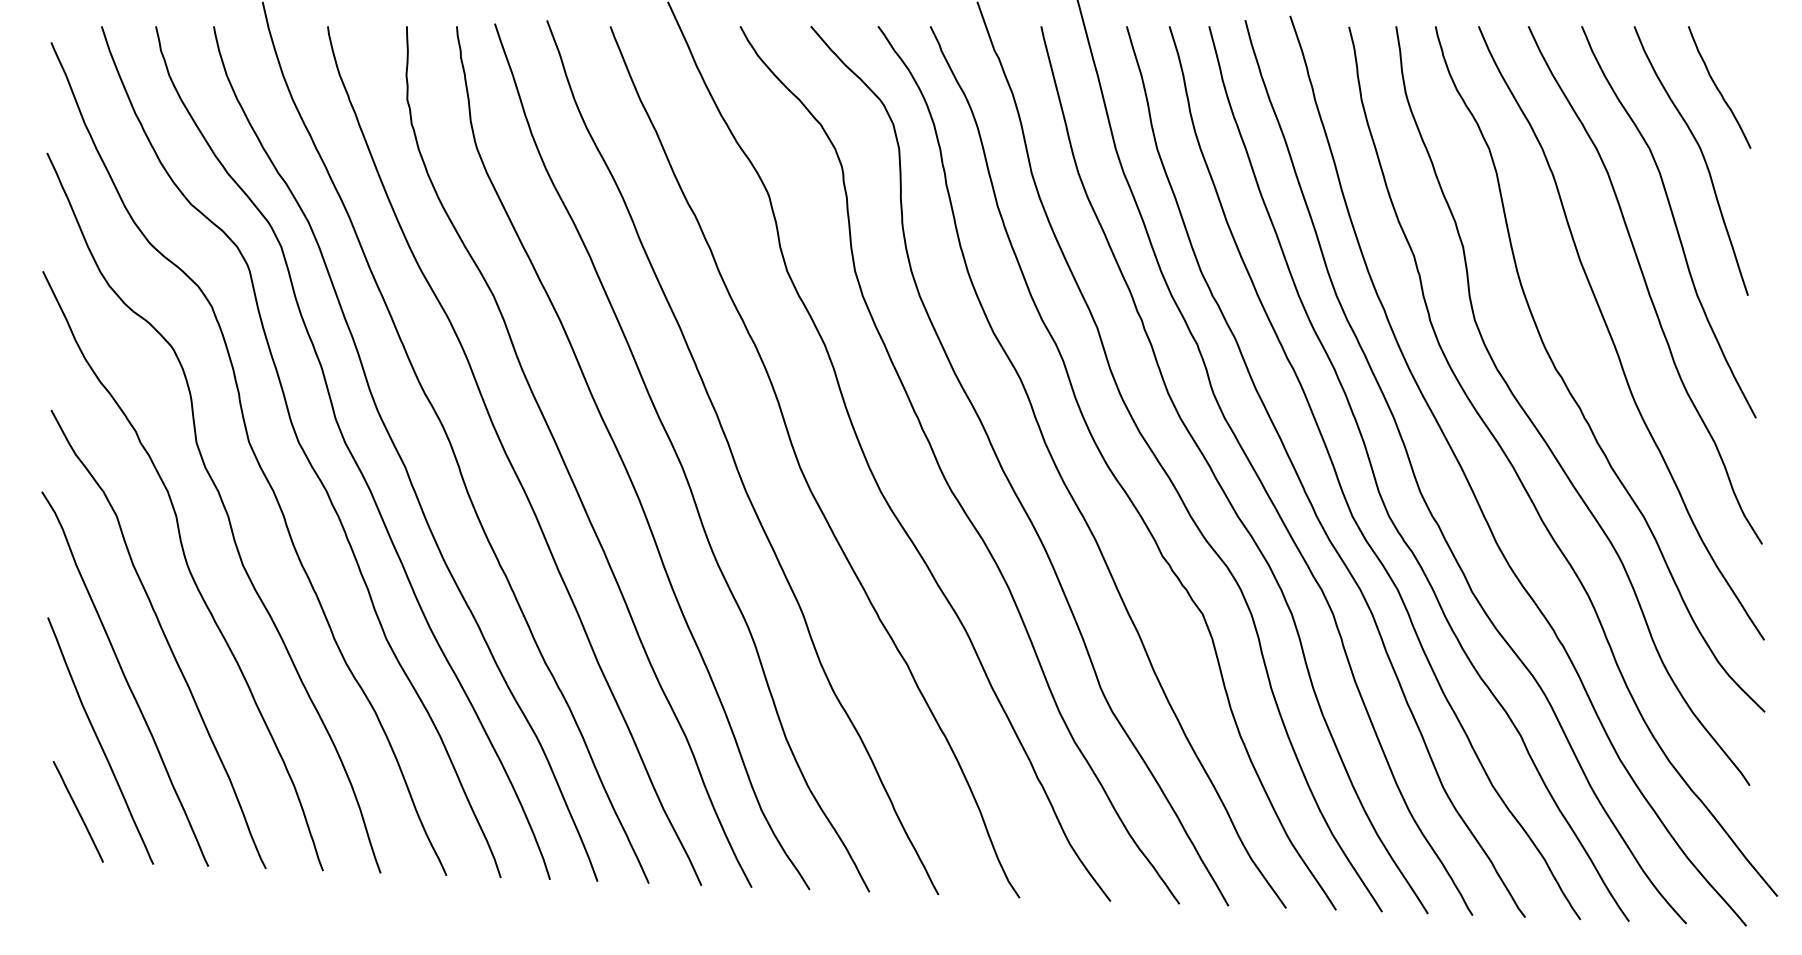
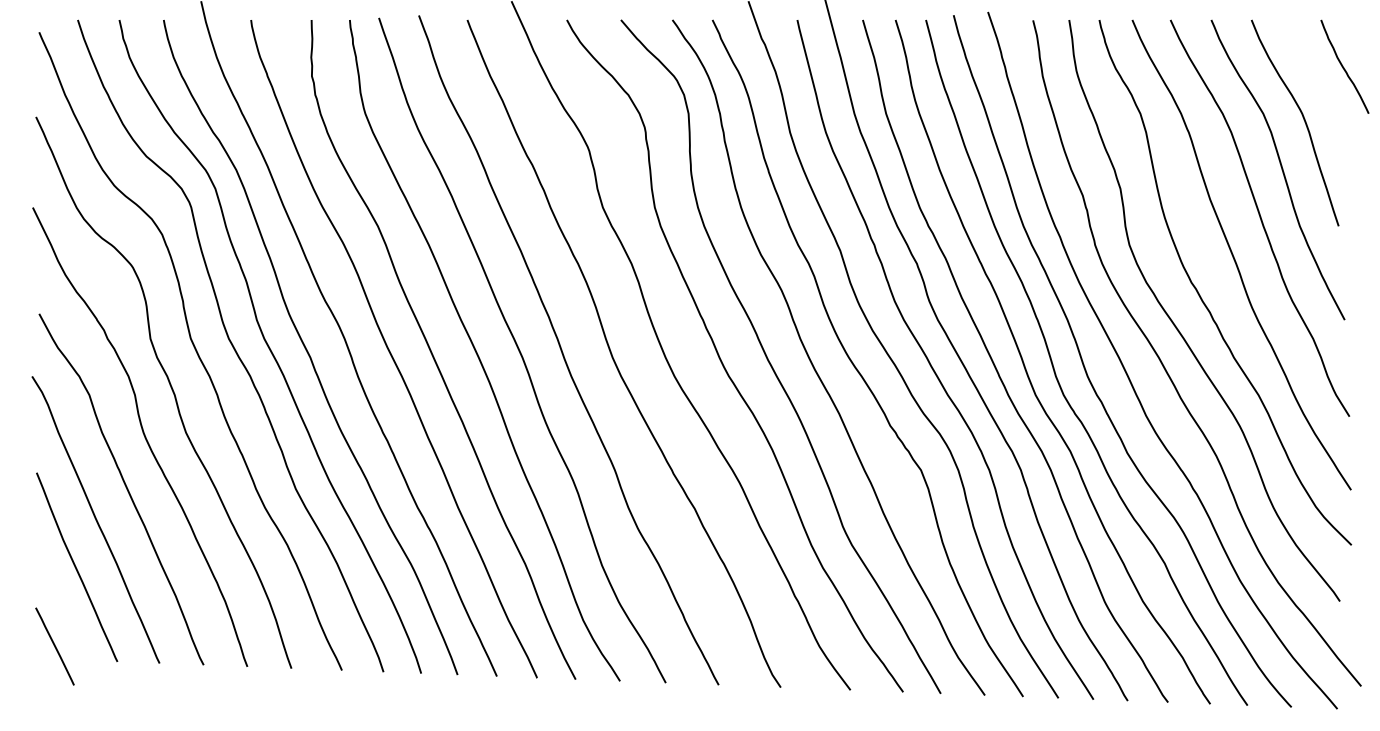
curve: (1717, 87) -> (1343, 66), moved
line: (77, 811) -> (54, 646), moved

